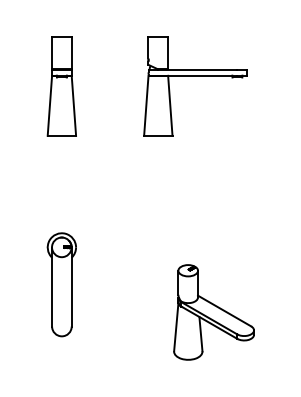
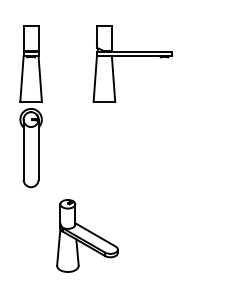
part: (61, 284) -> (30, 147), moved
part: (213, 312) -> (87, 236), moved

